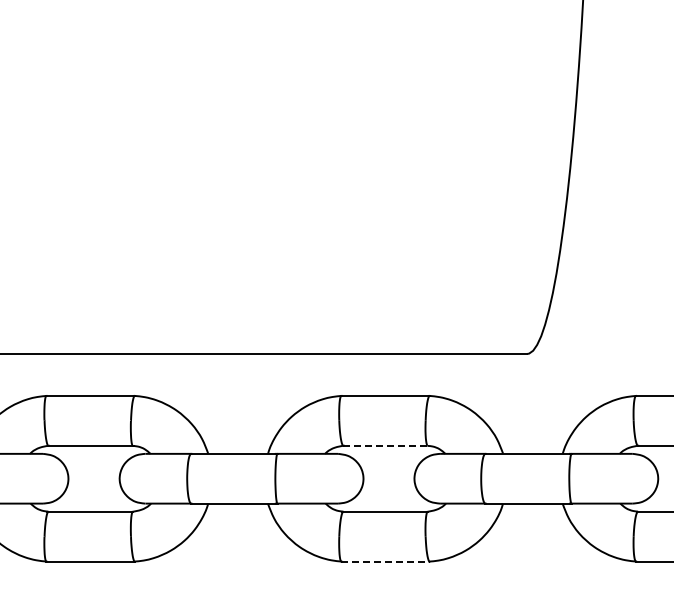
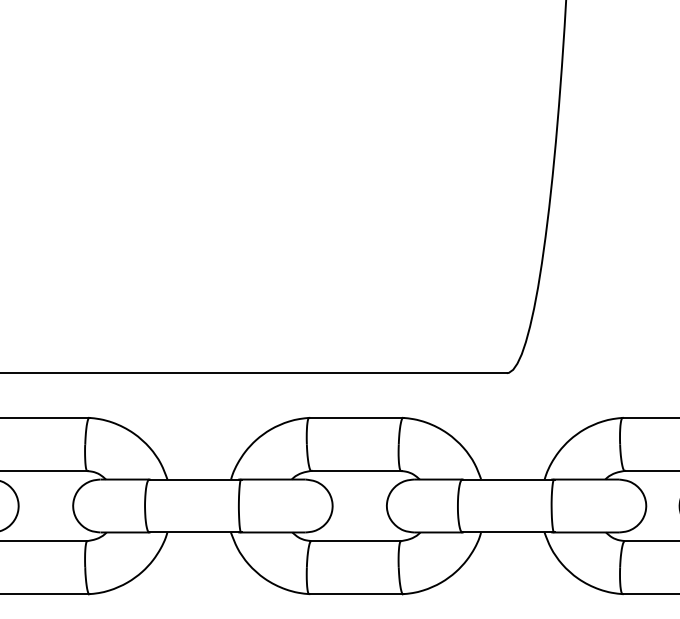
line: (386, 445) -> (357, 470), dashed -> solid
line: (385, 561) -> (356, 594), dashed -> solid

